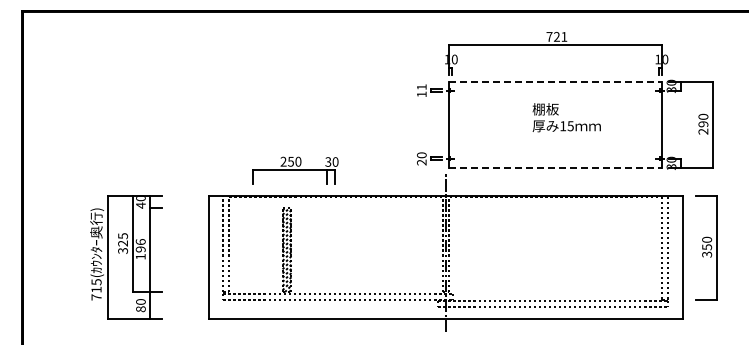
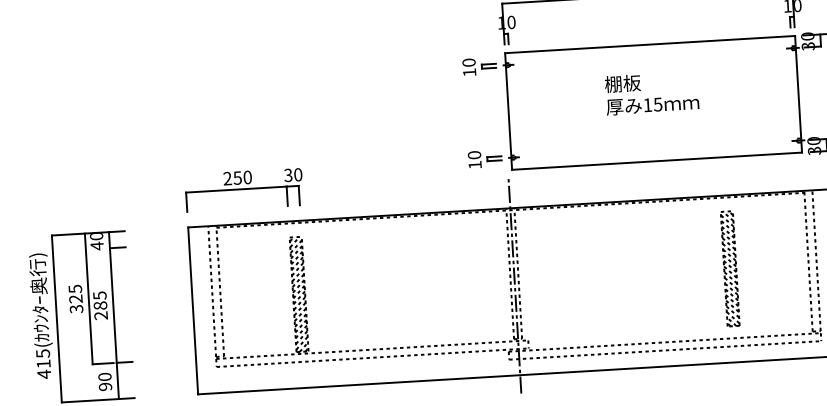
line: (555, 81) -> (650, 44), dashed -> solid
text: (421, 87) -> (468, 63), 11 -> 10
text: (566, 117) -> (651, 93), moved
text: (421, 162) -> (474, 164), 20 -> 10
line: (555, 167) -> (657, 160), dashed -> solid
part: (295, 170) -> (244, 189), moved
text: (140, 249) -> (100, 305), 196 -> 285
part: (604, 249) -> (730, 268), added
text: (96, 297) -> (44, 374), 715( -> 415(
text: (140, 309) -> (104, 387), 80 -> 90

